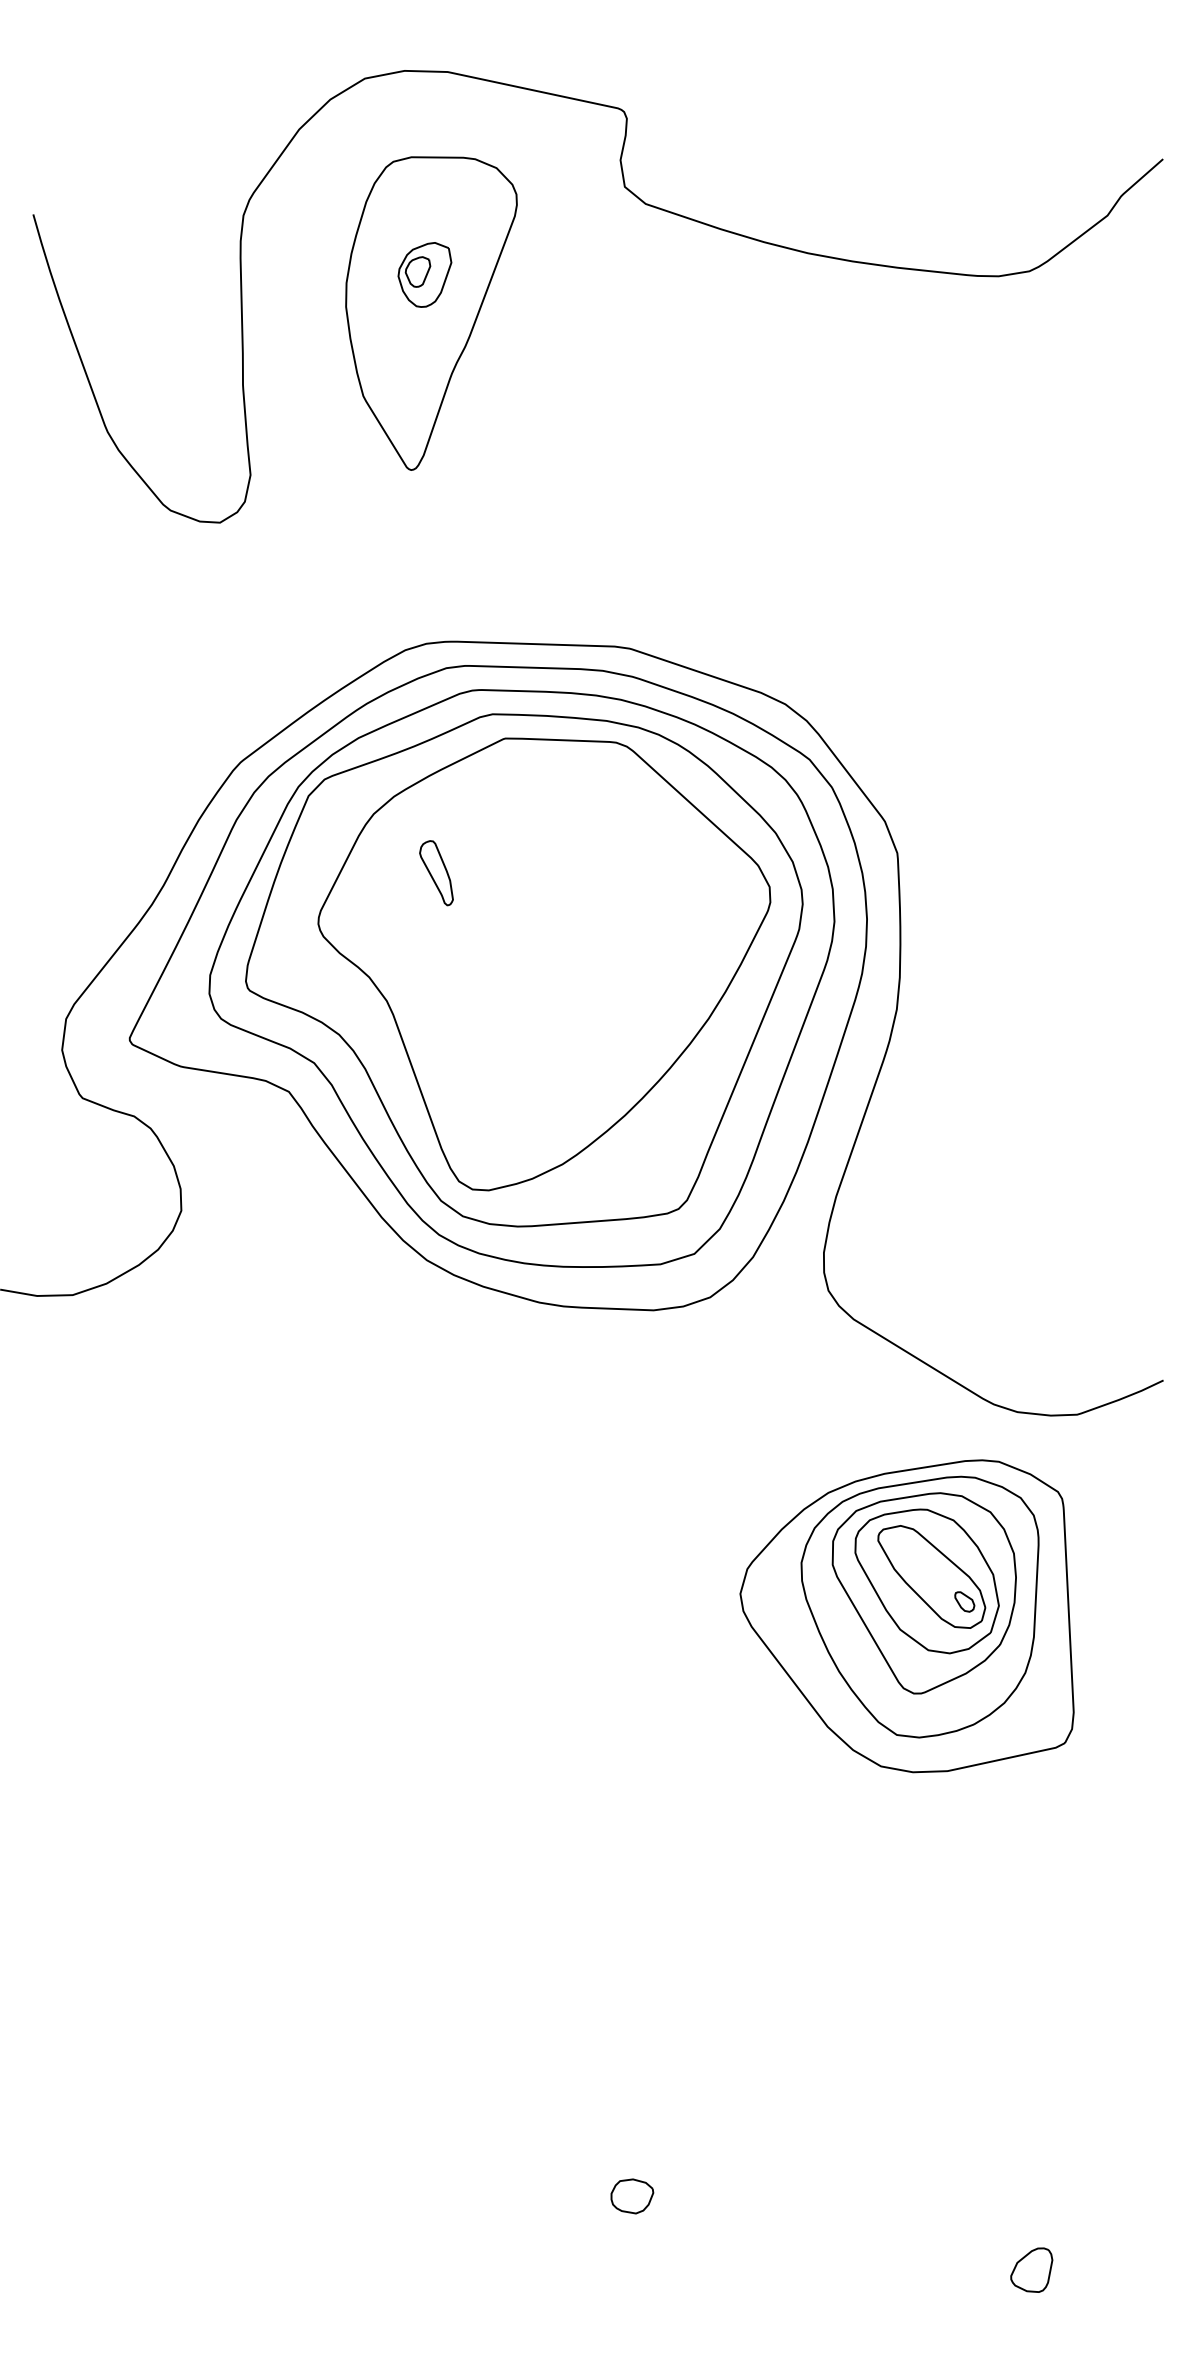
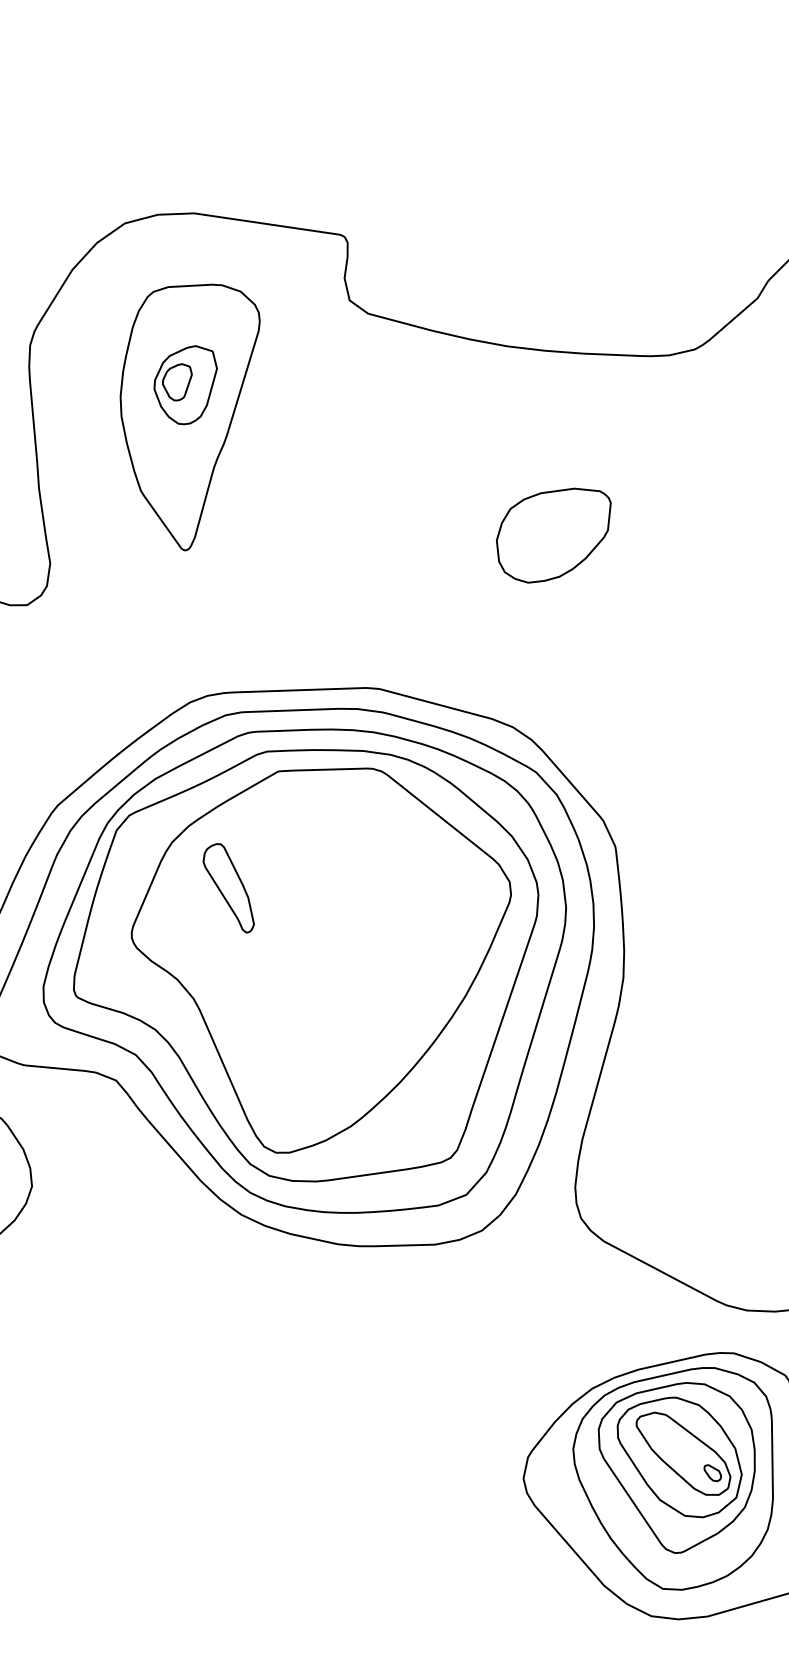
part: (424, 274) -> (185, 385), size x1.43
part: (849, 480) -> (554, 535), added
part: (436, 872) -> (228, 887), size x1.67

